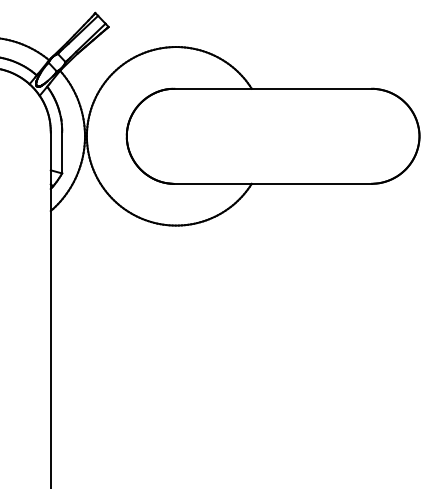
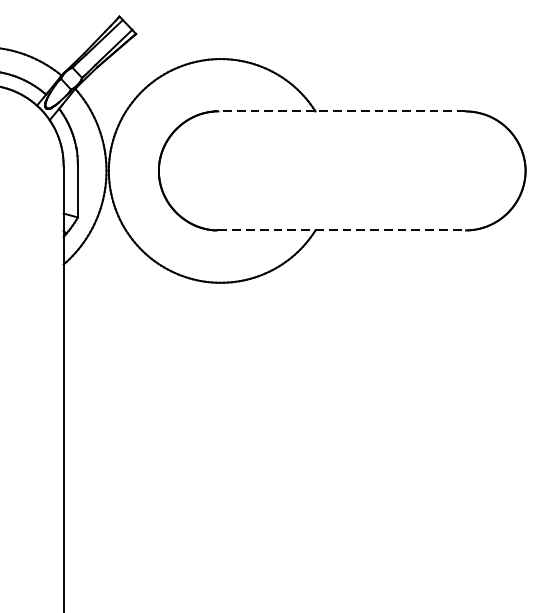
line: (273, 88) -> (342, 111), solid -> dashed
line: (273, 183) -> (342, 230), solid -> dashed

